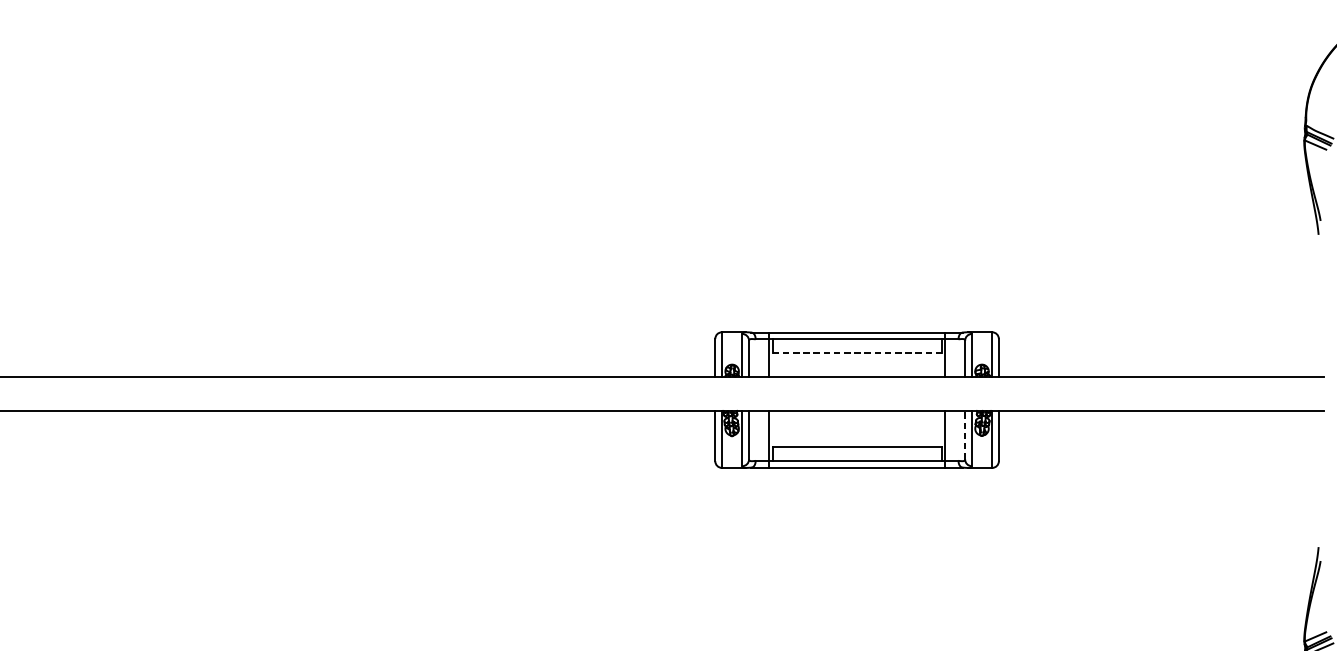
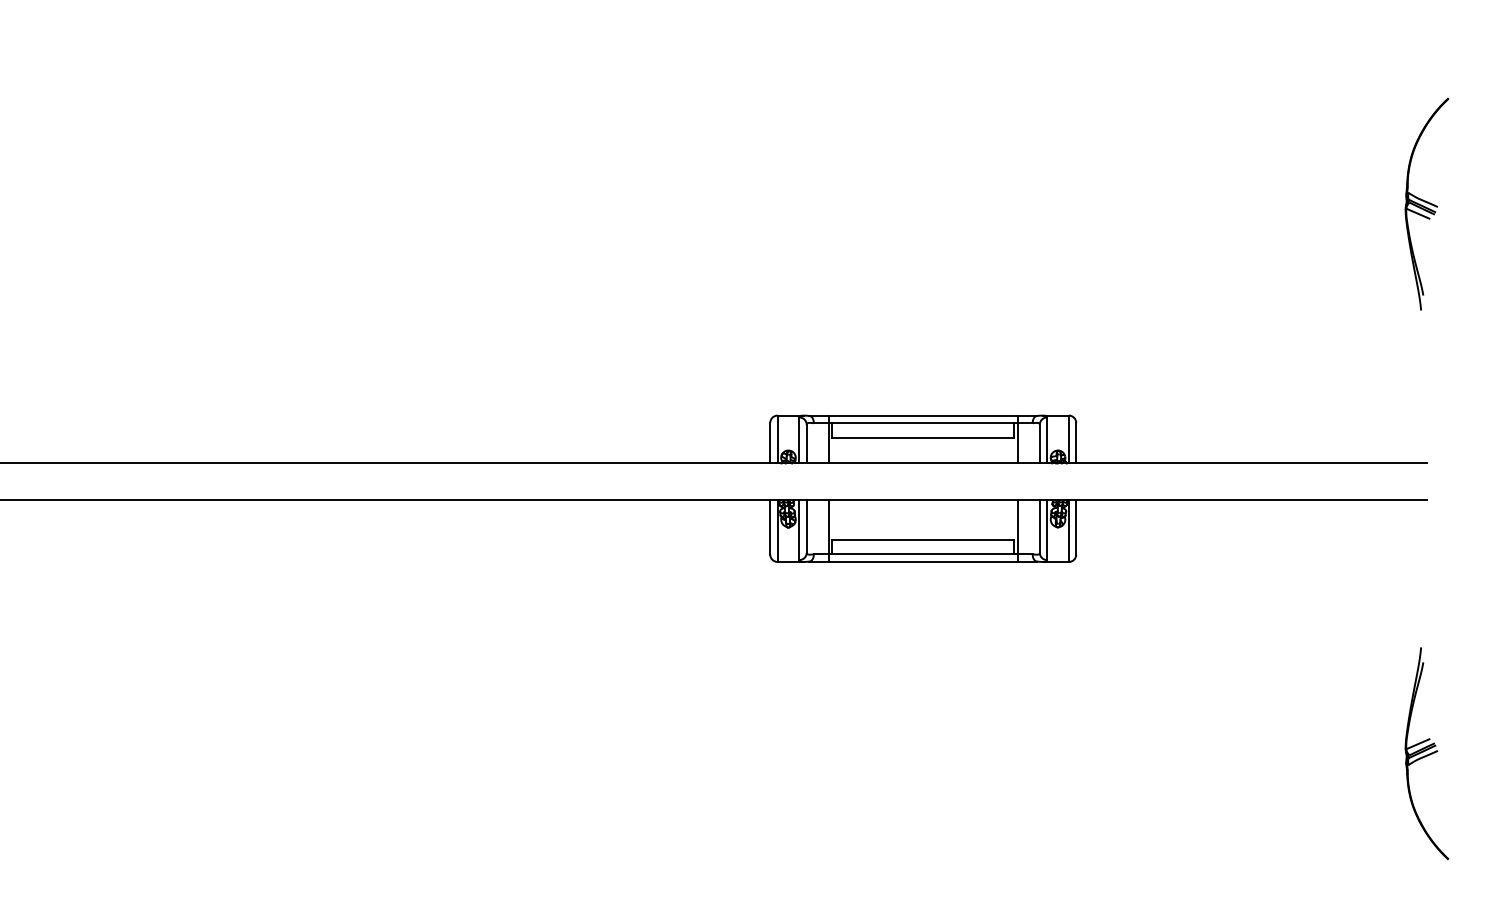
line: (857, 352) -> (923, 437), dashed -> solid
line: (964, 435) -> (1039, 526), dashed -> solid

